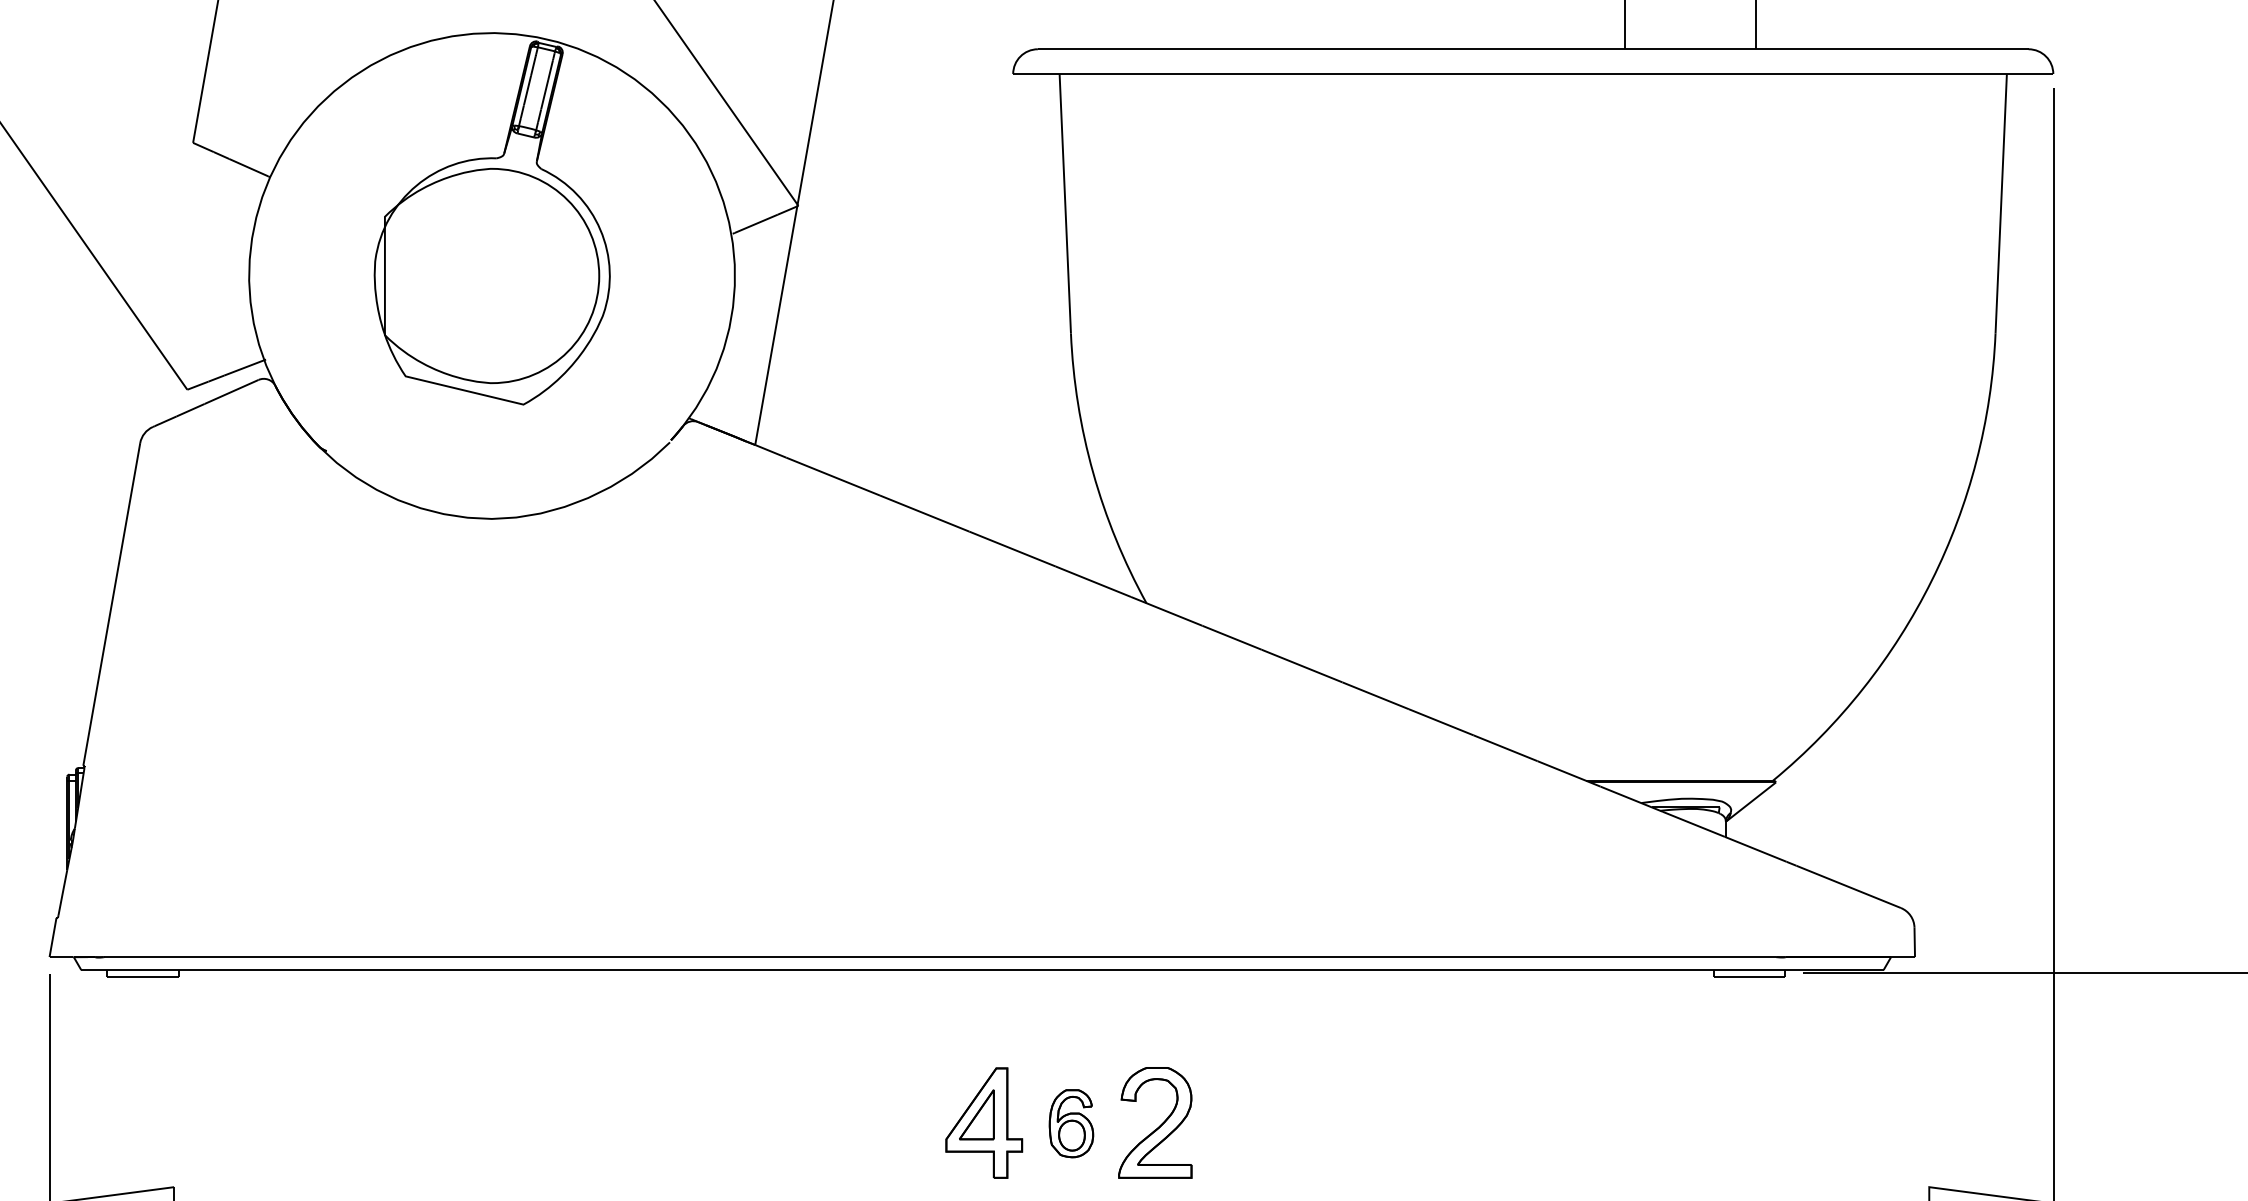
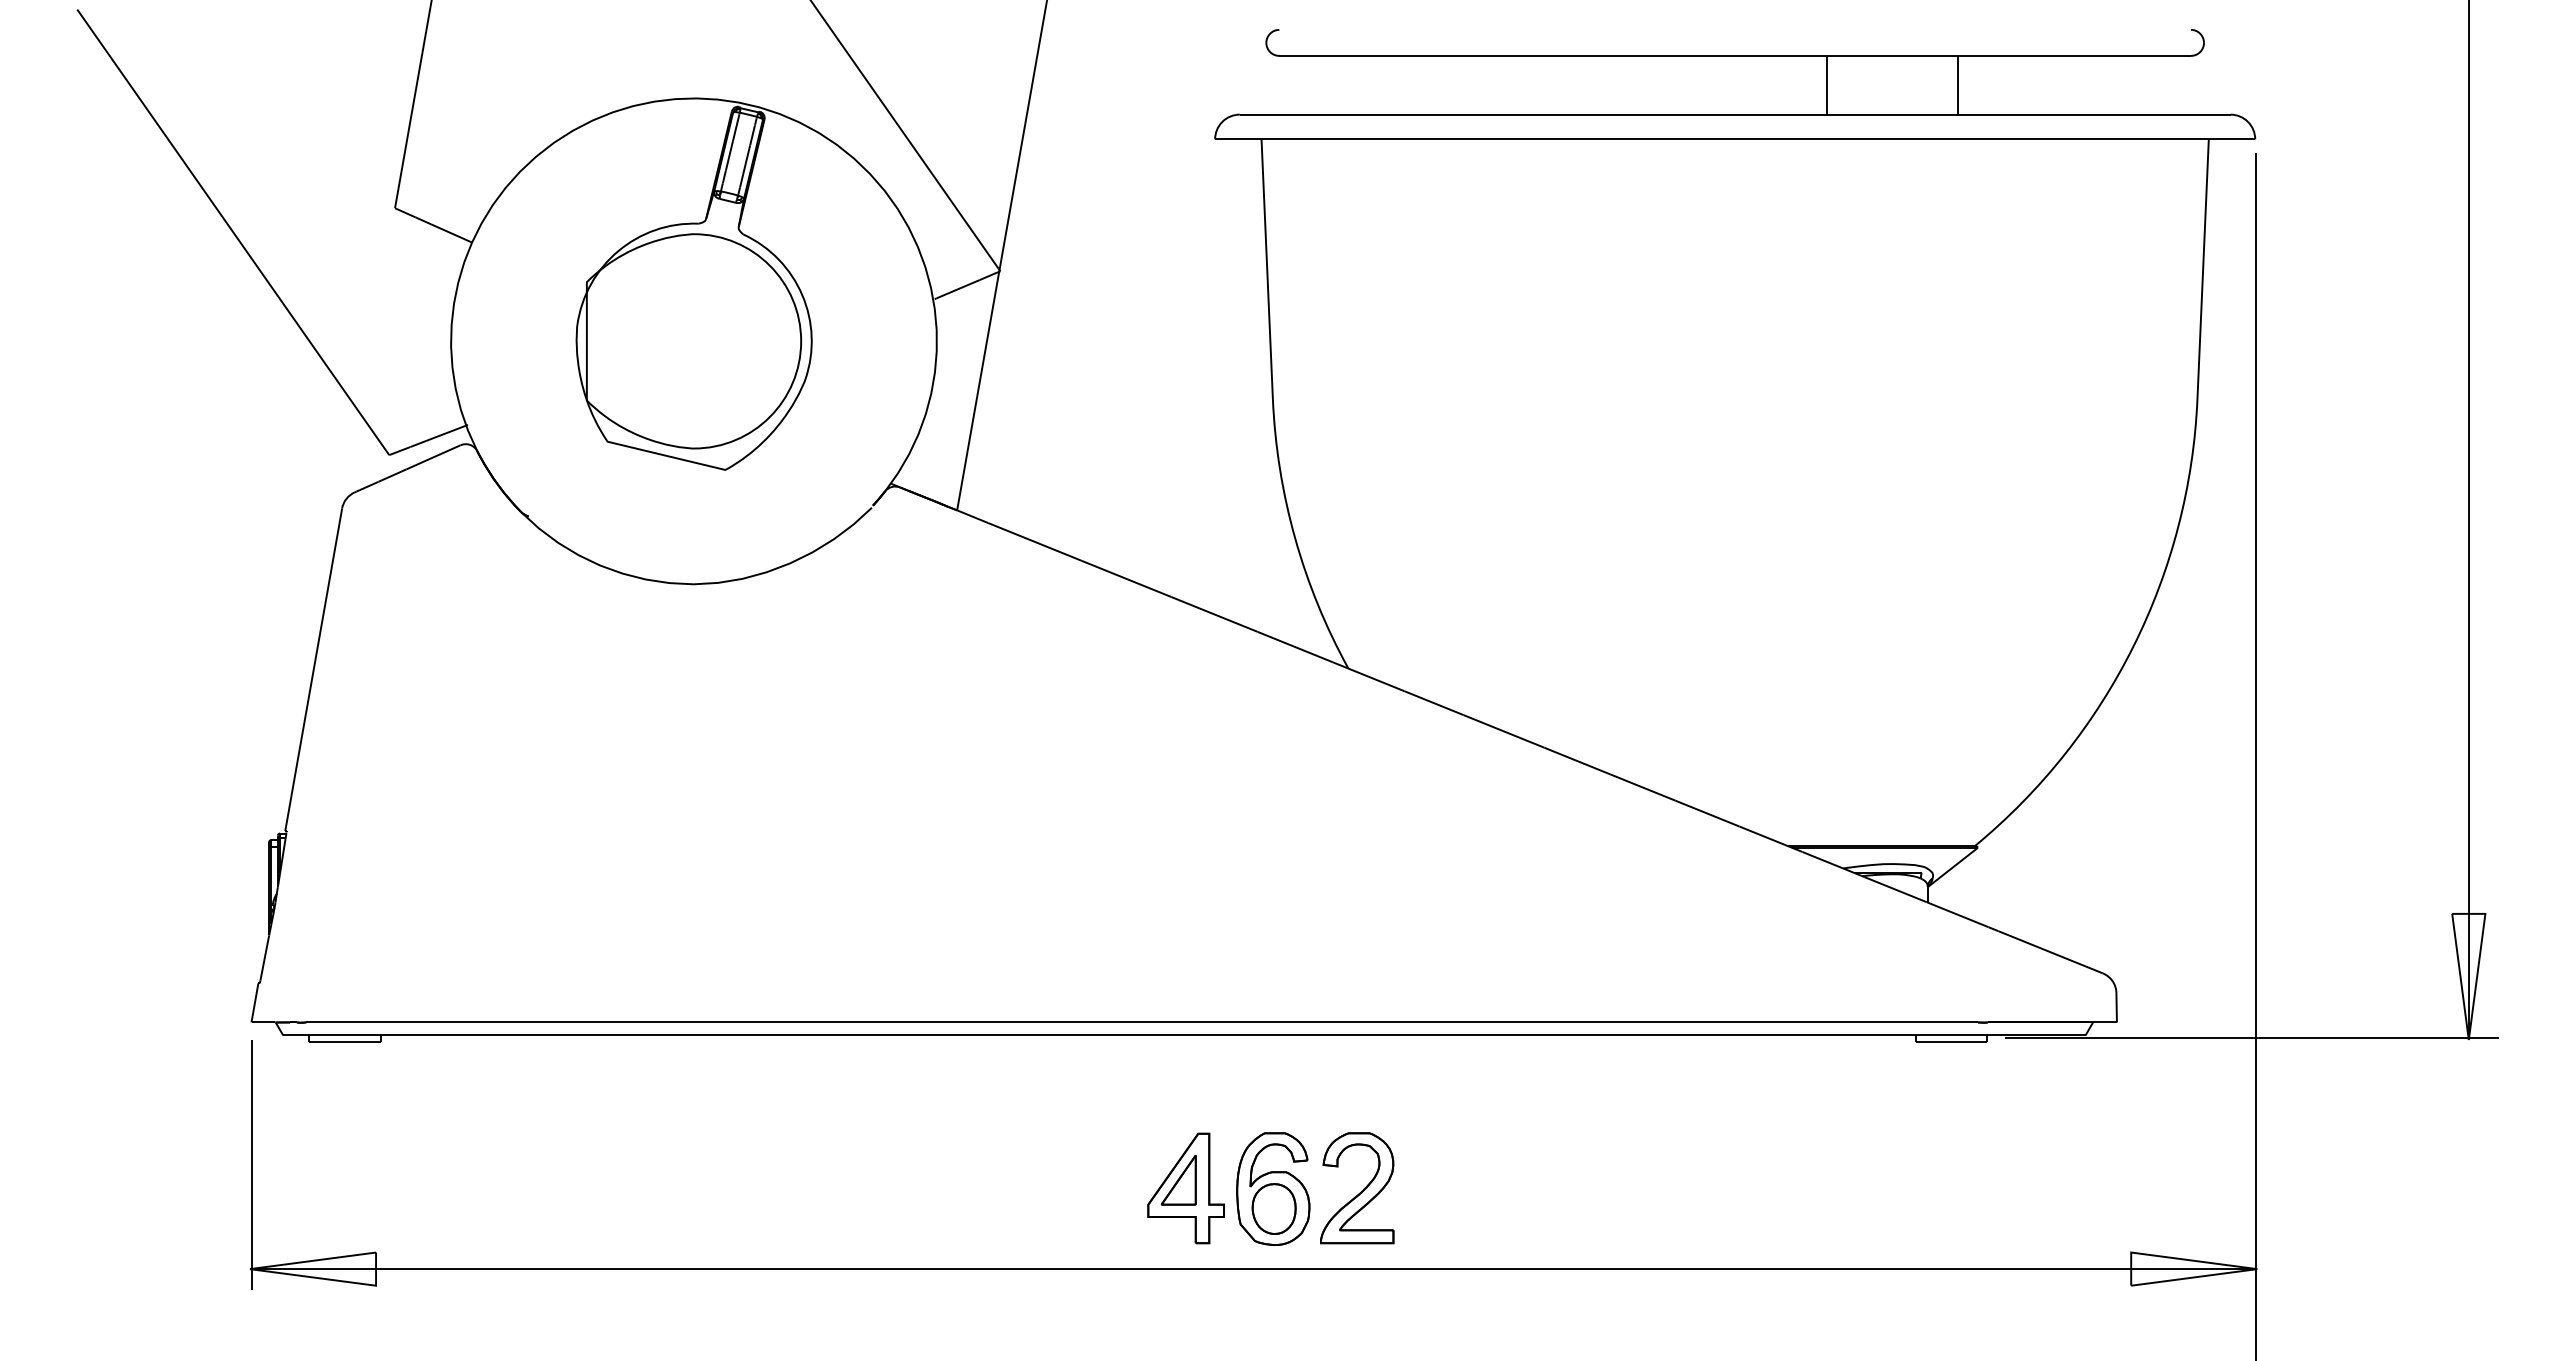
part: (1071, 1123) -> (1273, 1188), size x1.67

